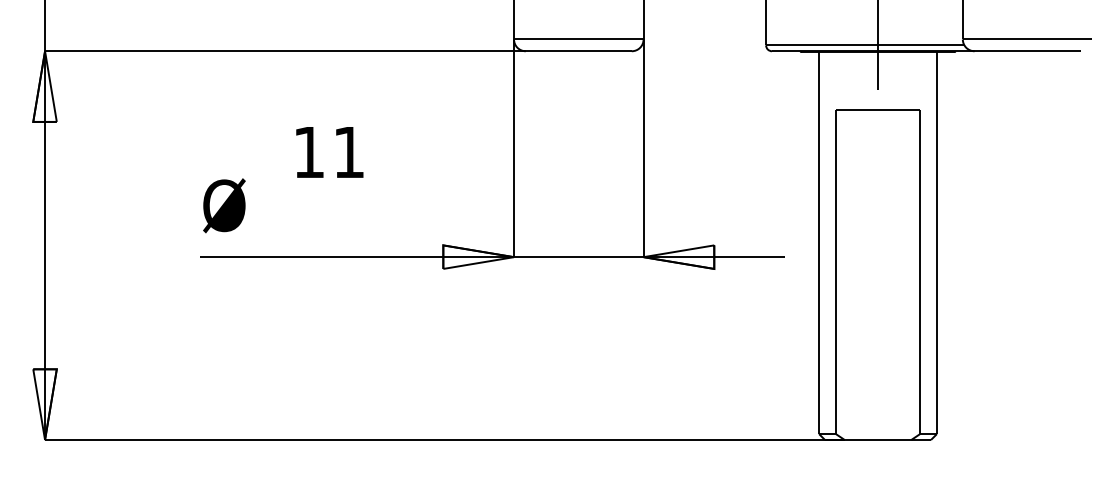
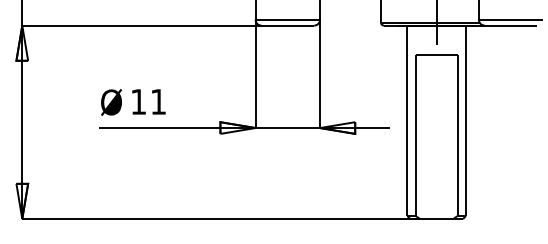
text: (328, 151) -> (148, 101), moved

